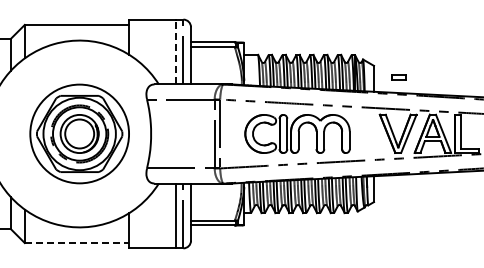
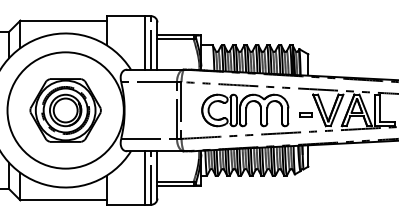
line: (175, 51) -> (144, 42), dashed -> solid
part: (398, 77) -> (305, 115), moved
circle: (79, 133) -> (65, 110), size x1.43
line: (77, 243) -> (63, 200), dashed -> solid

